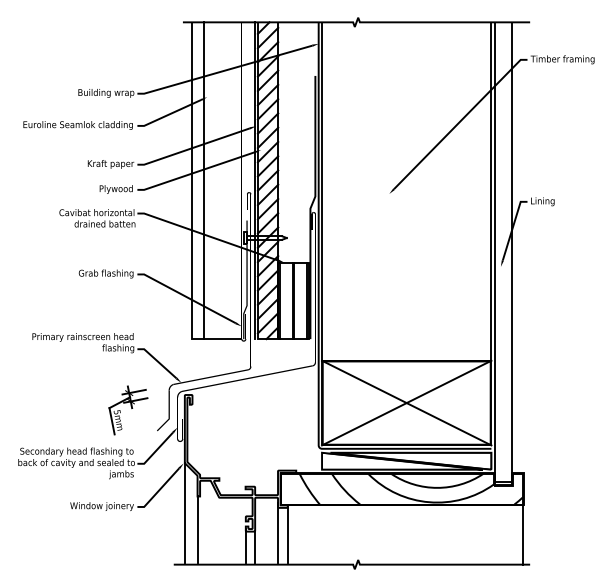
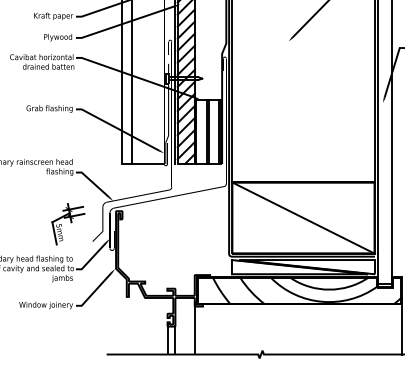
line: (406, 402) -> (303, 217), removed
line: (185, 513) -> (116, 311), removed
line: (197, 529) -> (126, 324), removed
line: (287, 534) -> (202, 329), removed

